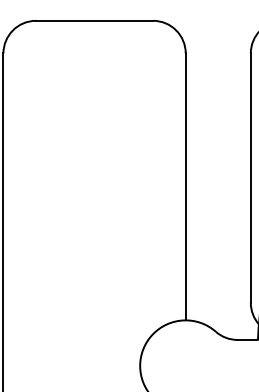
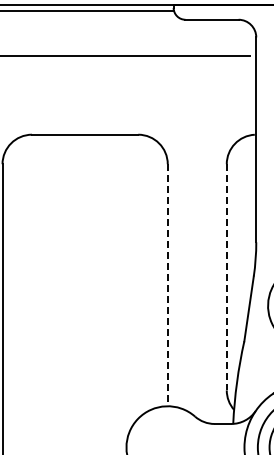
line: (250, 178) -> (226, 277), solid -> dashed
line: (185, 187) -> (167, 285), solid -> dashed

